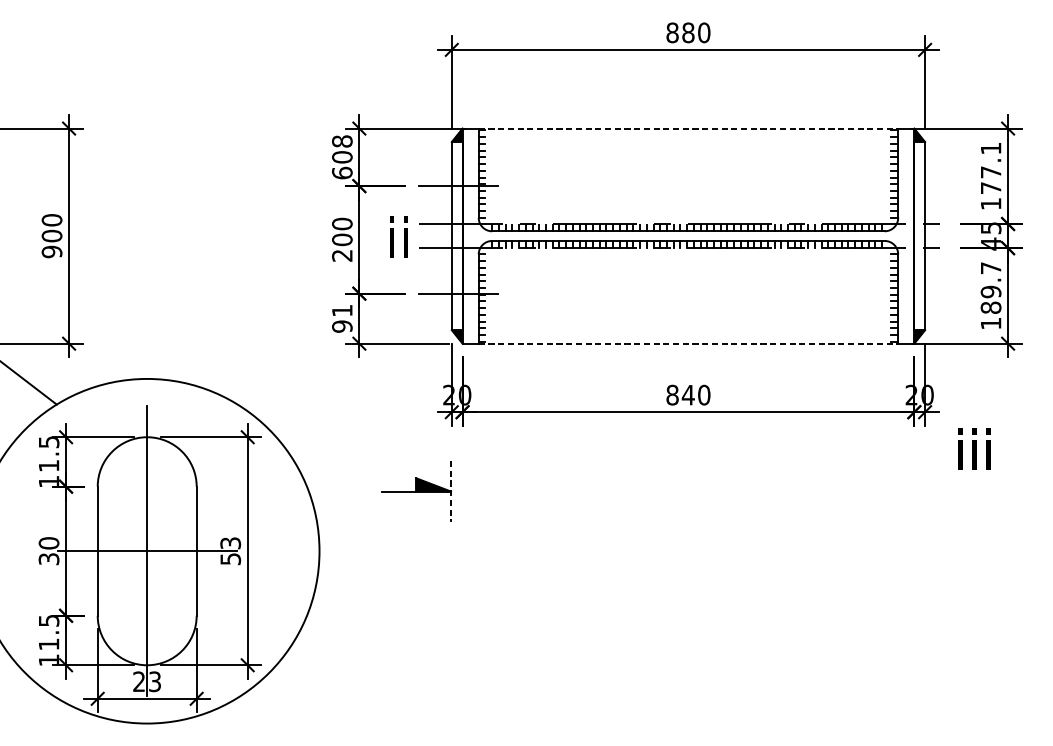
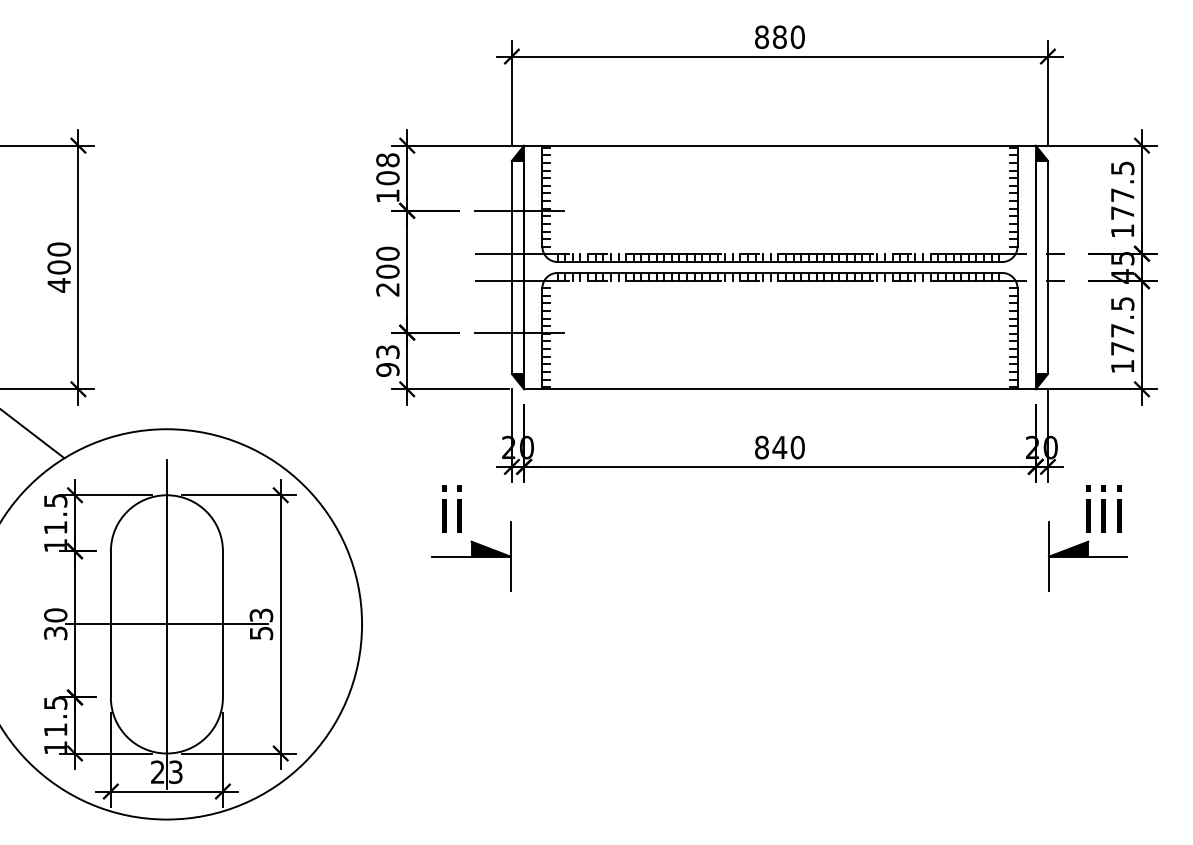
line: (688, 128) -> (779, 145), dashed -> solid
text: (990, 148) -> (1122, 168), 177.1 -> 177.5
text: (341, 173) -> (387, 196), 608 -> 108
text: (398, 237) -> (451, 508), moved
text: (51, 252) -> (58, 285), 900 -> 400
text: (990, 288) -> (1122, 326), 189.7 -> 177.5
text: (341, 310) -> (387, 351), 91 -> 93
line: (688, 343) -> (779, 389), dashed -> solid
line: (451, 491) -> (511, 556), dashed -> solid
part: (960, 491) -> (1087, 556), added

